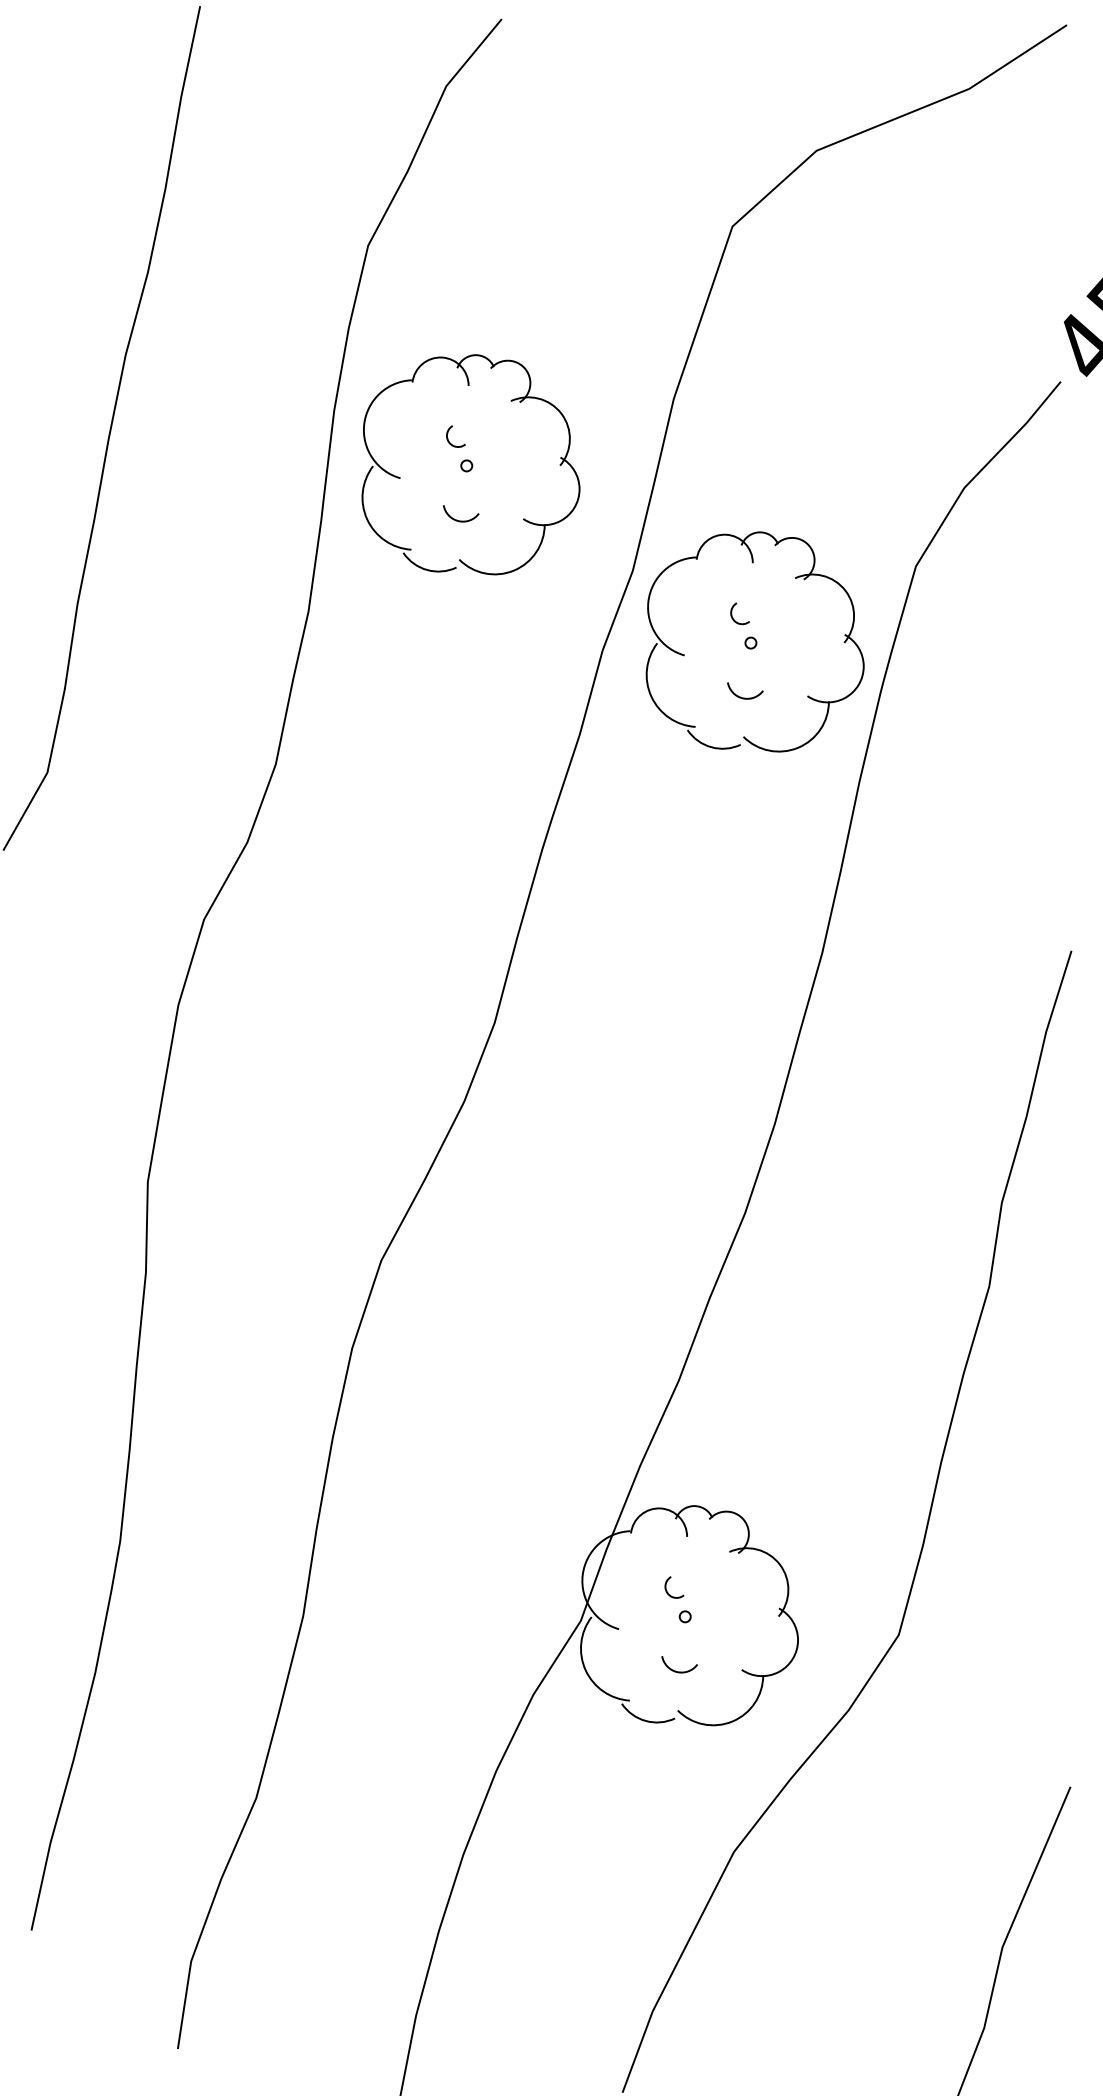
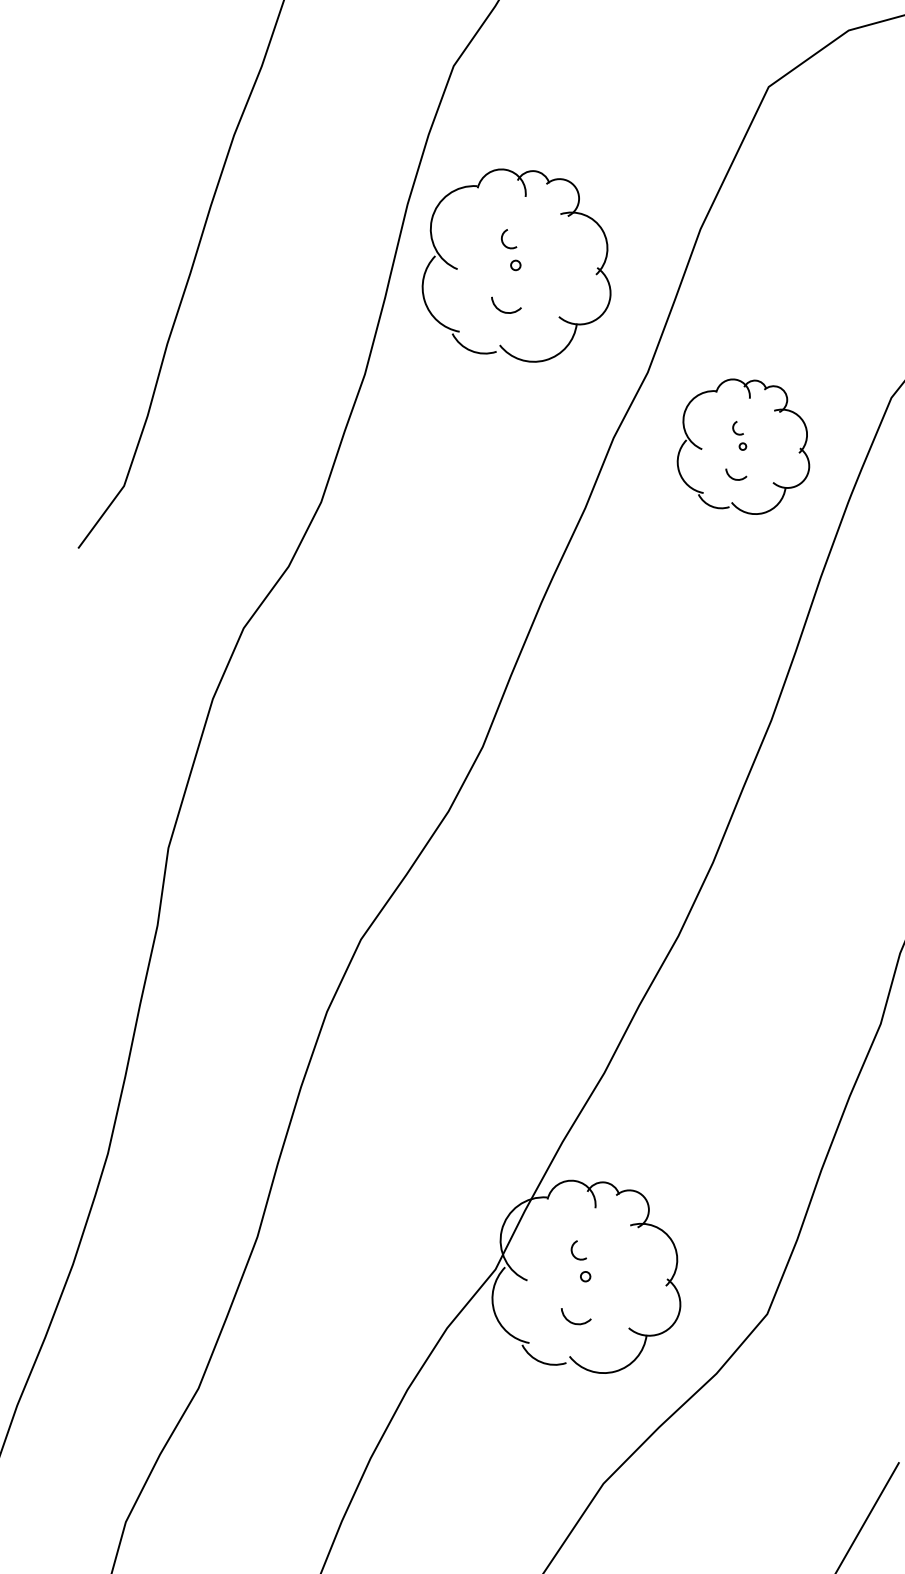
part: (754, 641) -> (745, 445), size x0.7

